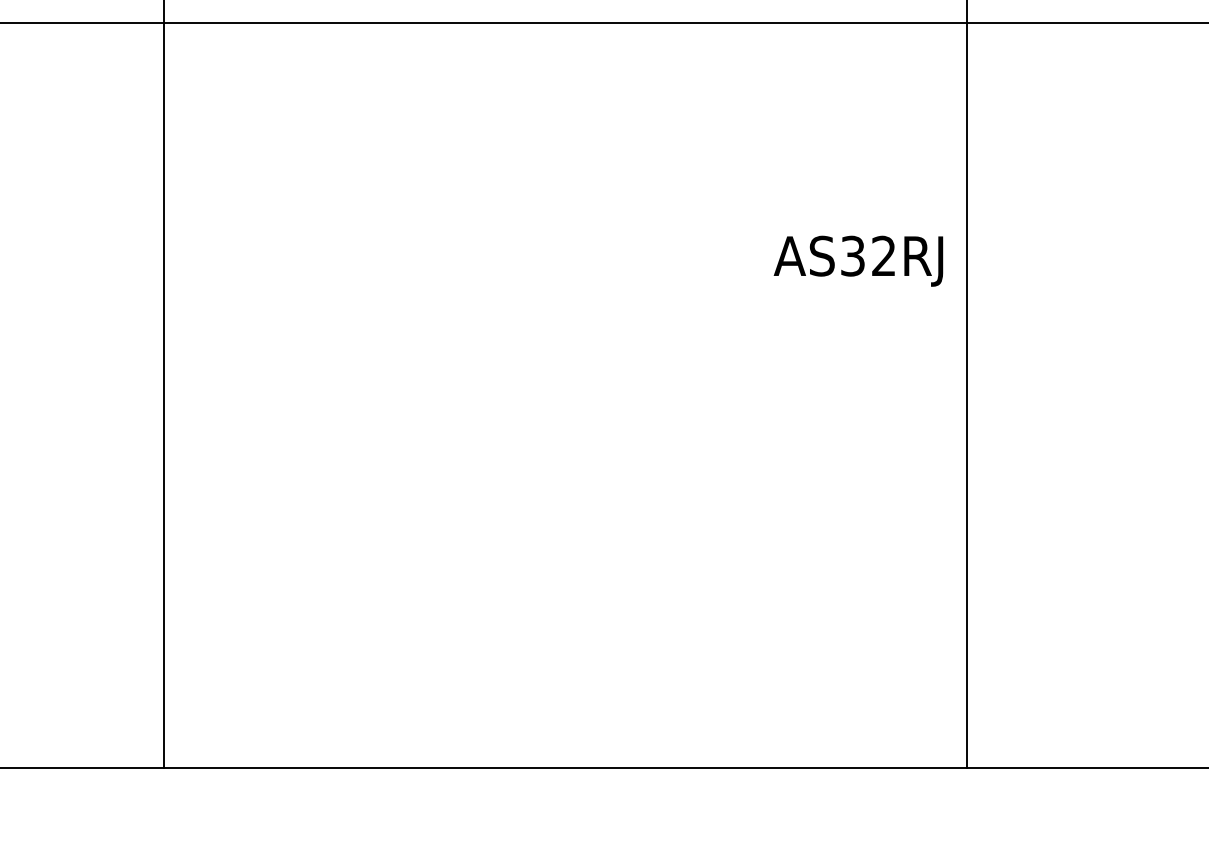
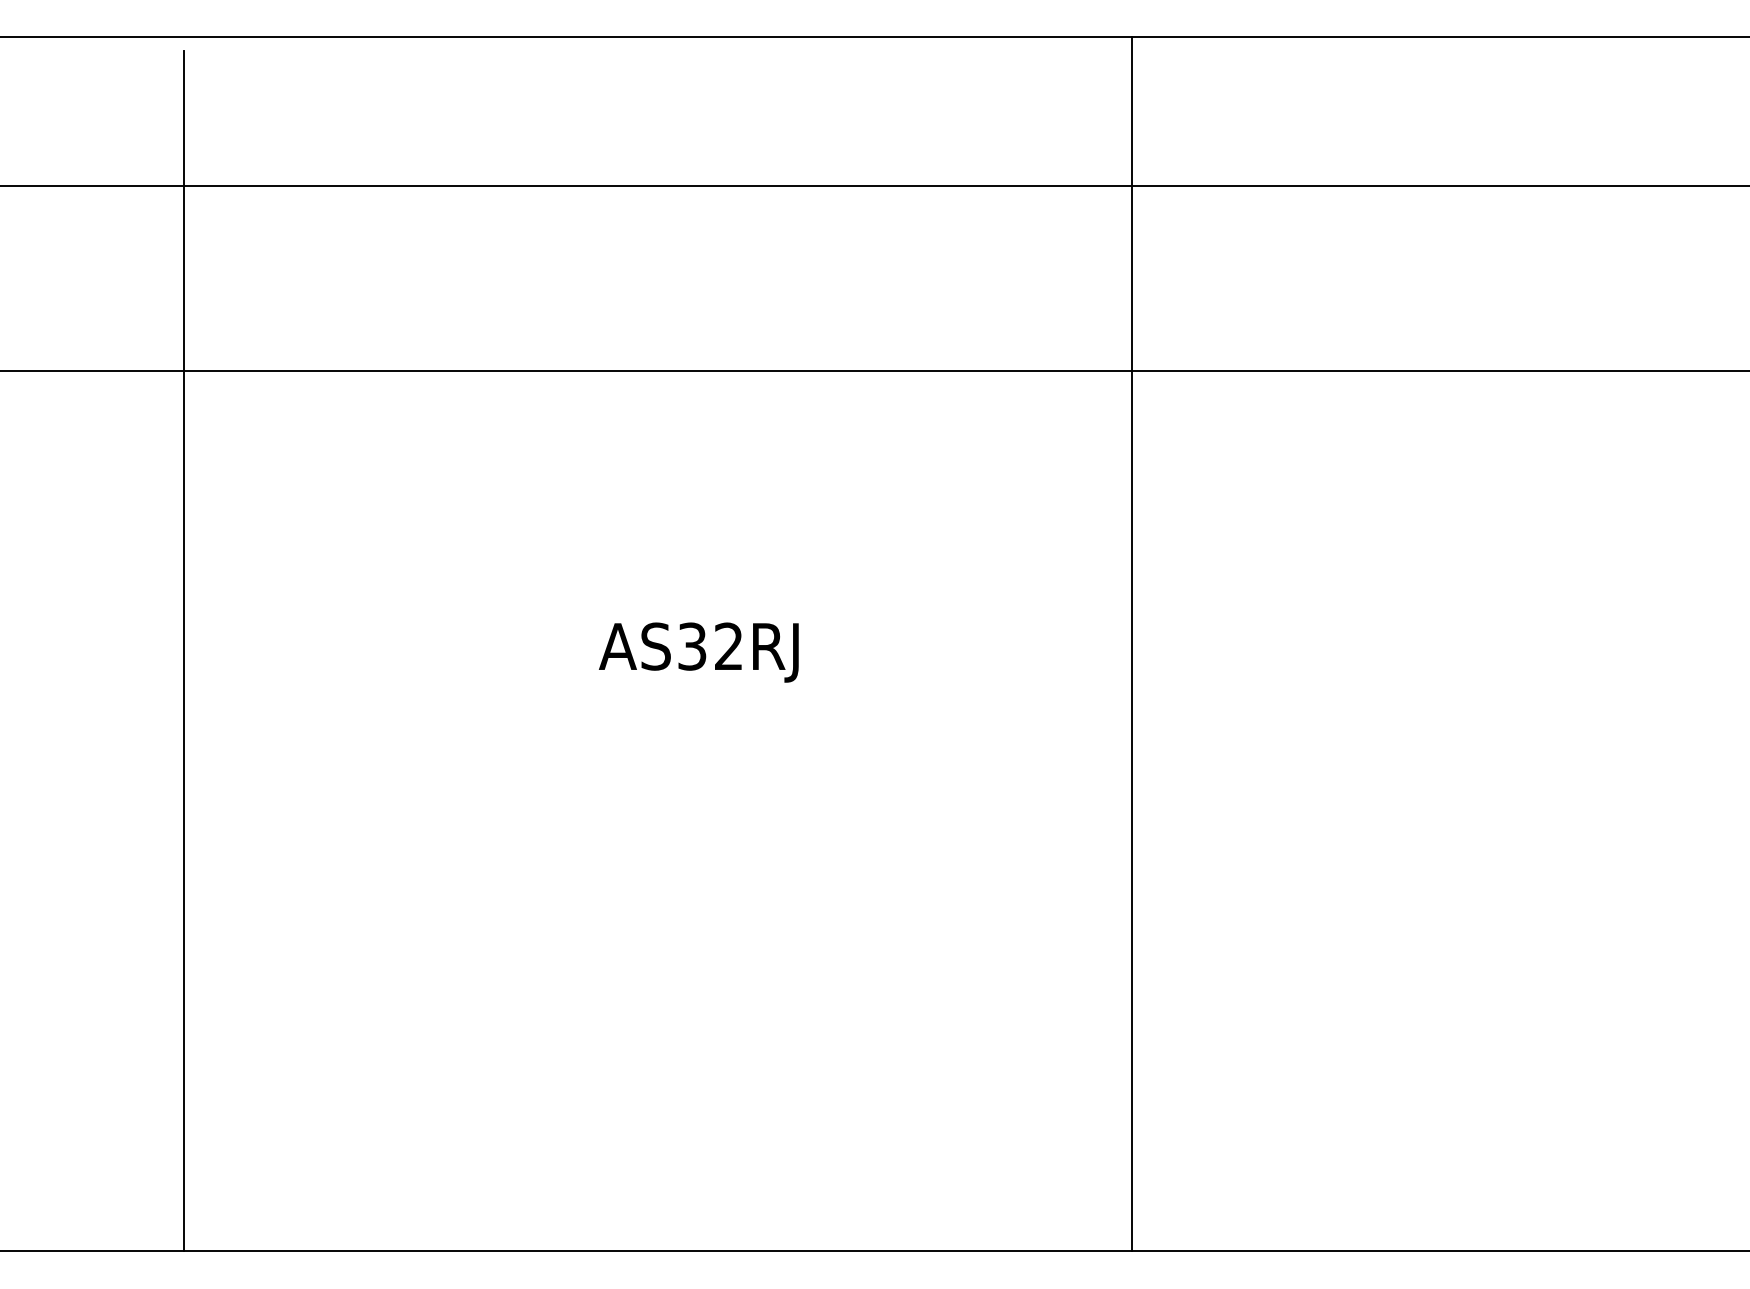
text: (858, 261) -> (698, 652), moved

